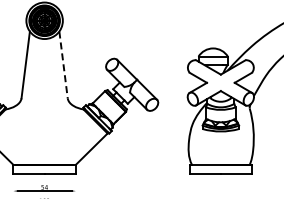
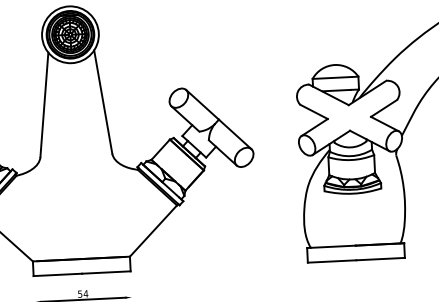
line: (63, 64) -> (103, 101), dashed -> solid

